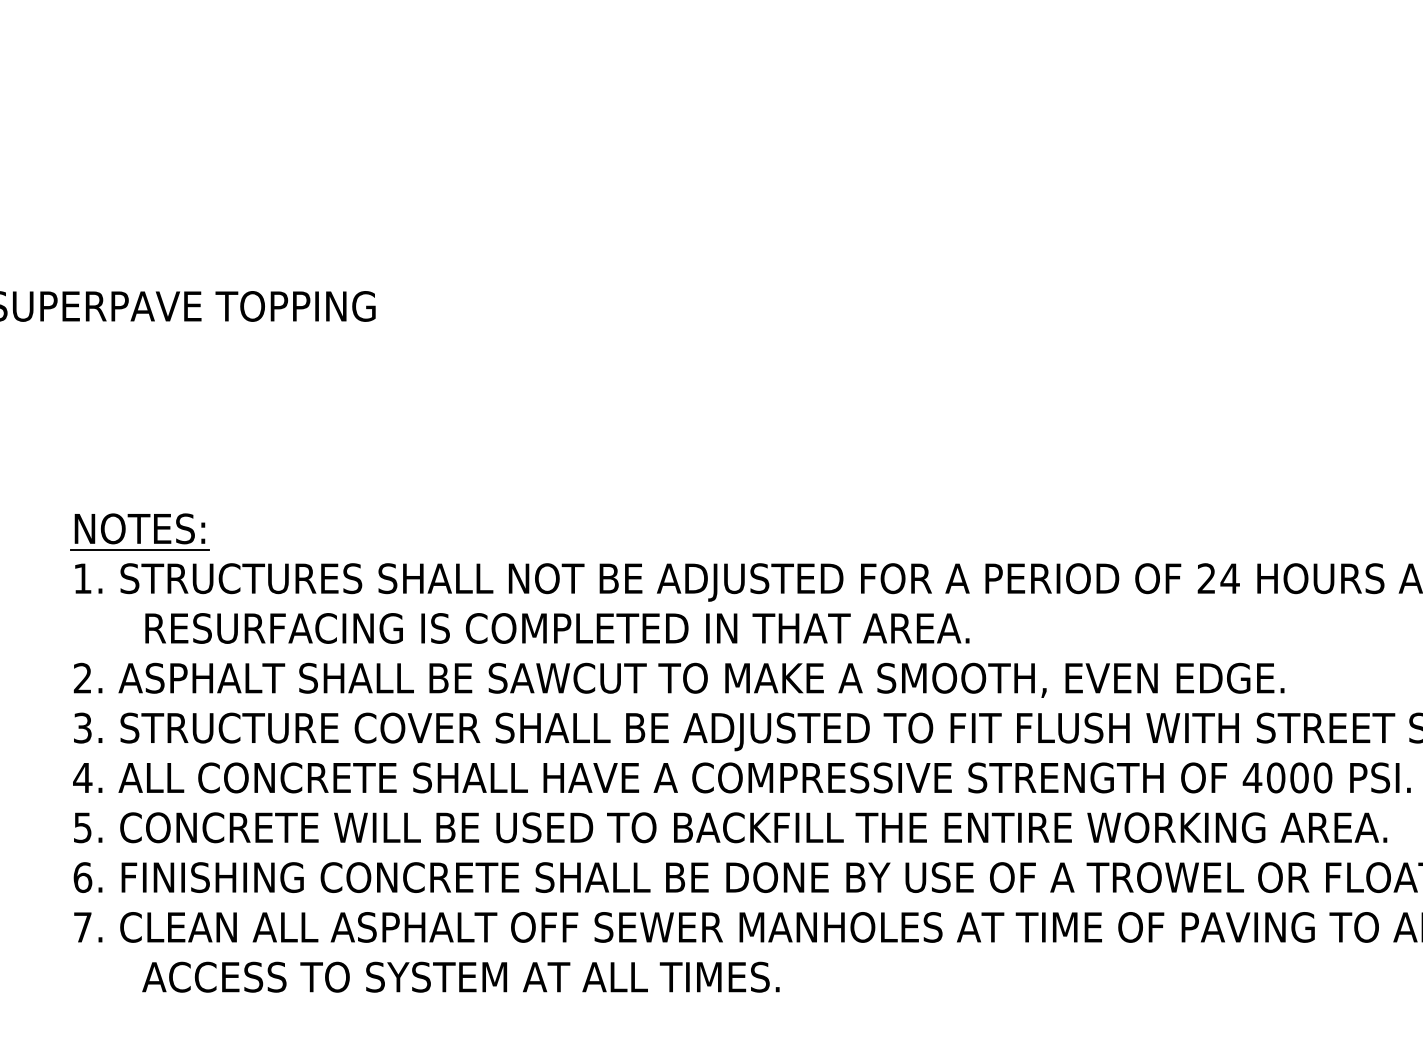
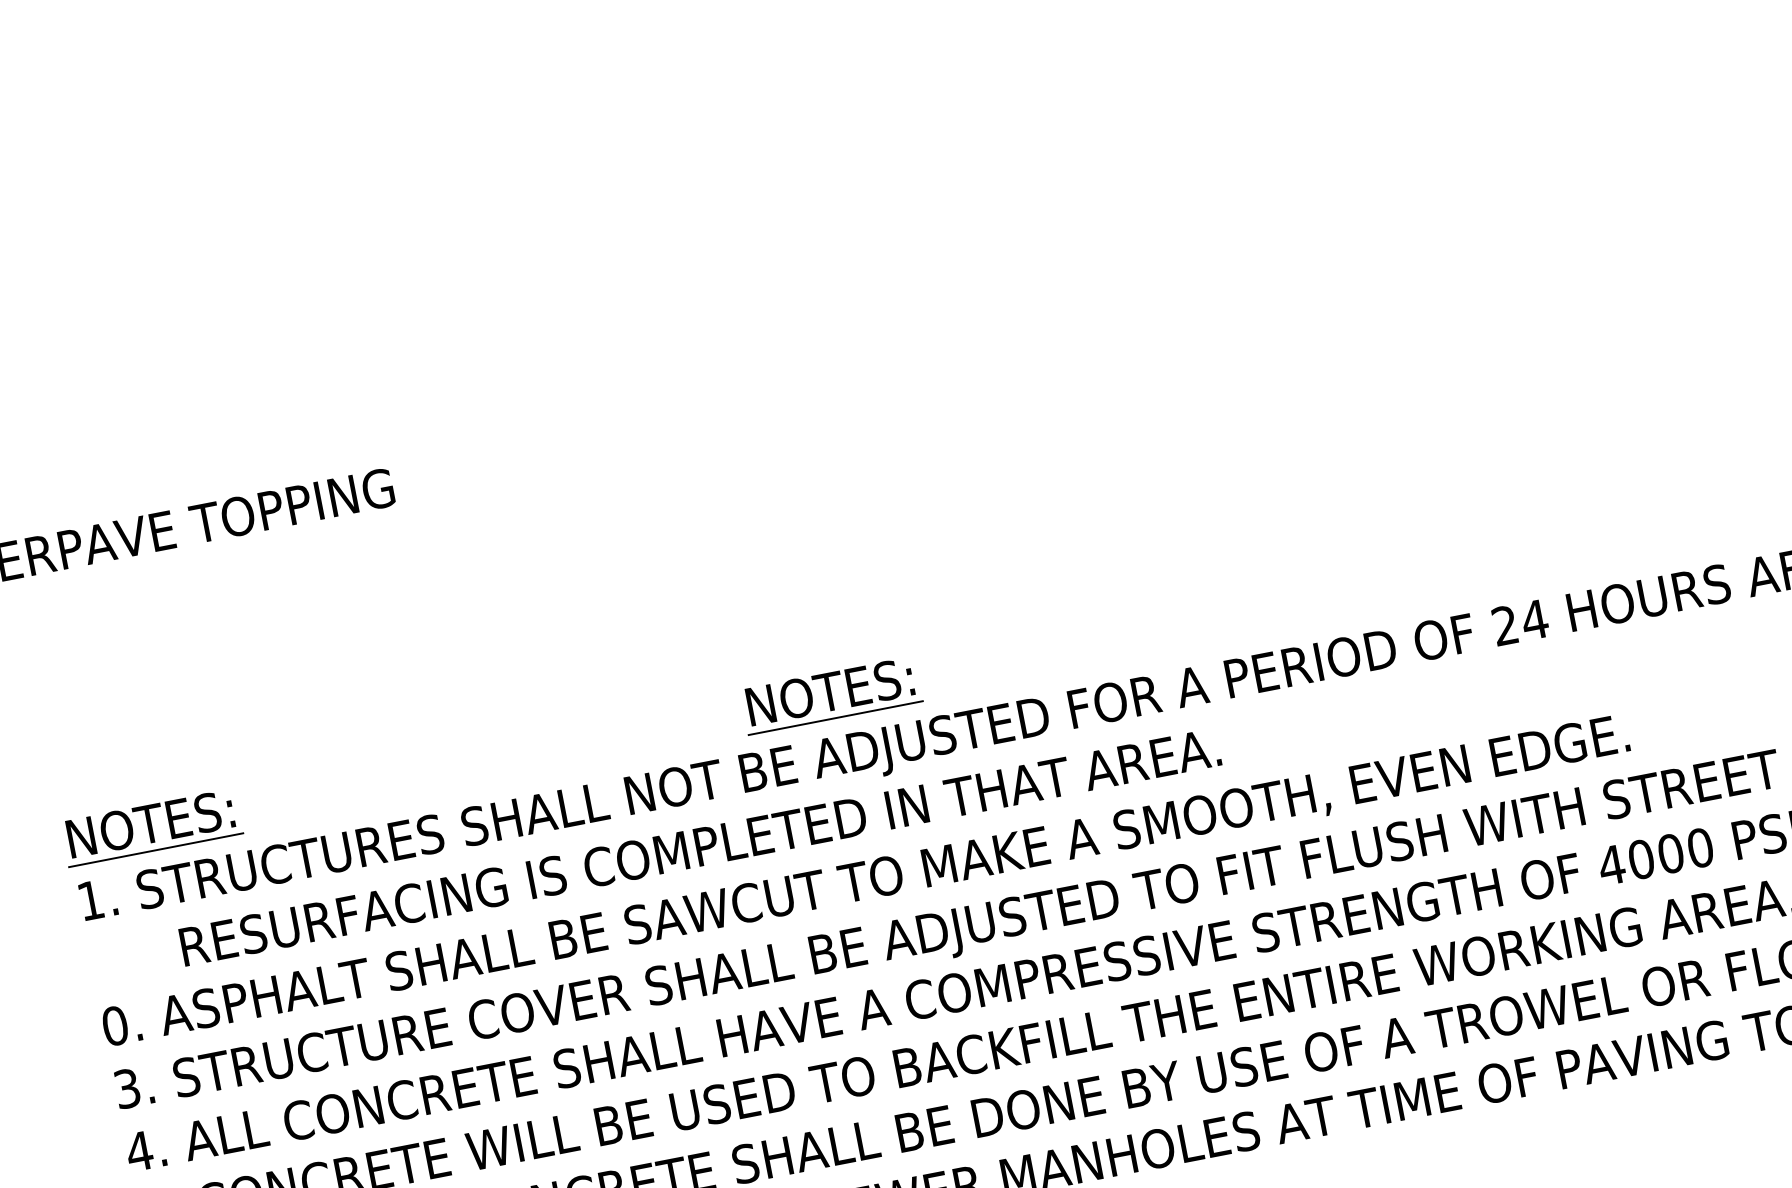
part: (679, 531) -> (830, 695), added
text: (82, 677) -> (114, 1025), 2. -> 0.

